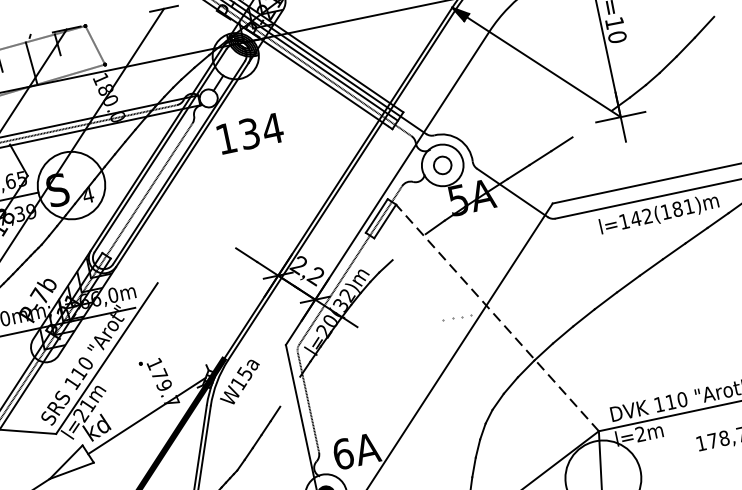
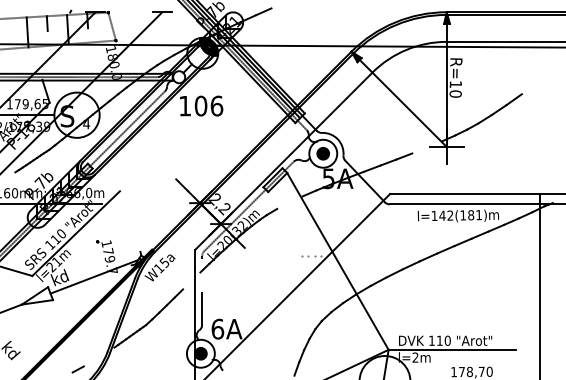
text: (260, 130) -> (208, 105), 134 -> 106
fill: (442, 164) -> (323, 153), added
line: (496, 318) -> (337, 261), dashed -> solid

